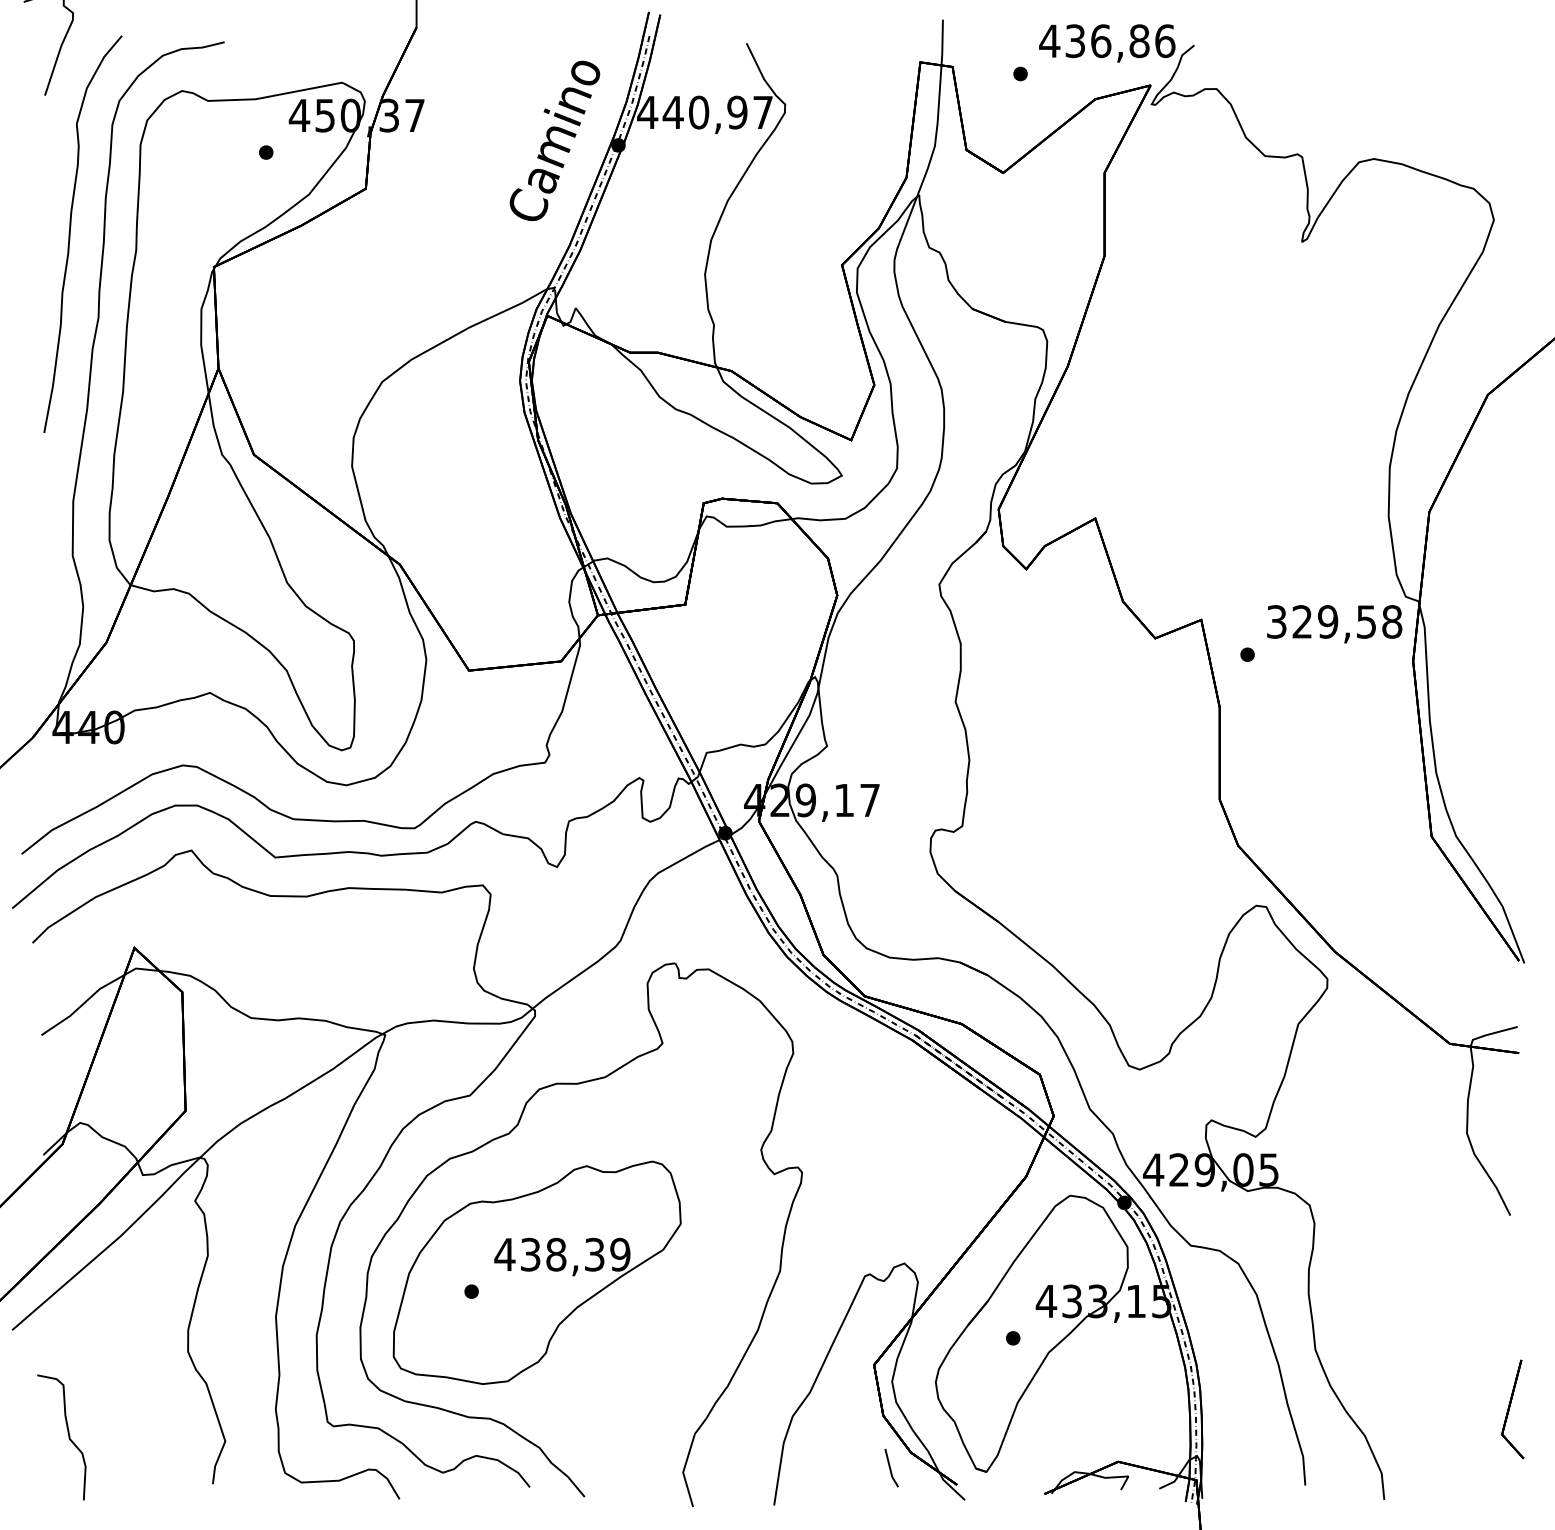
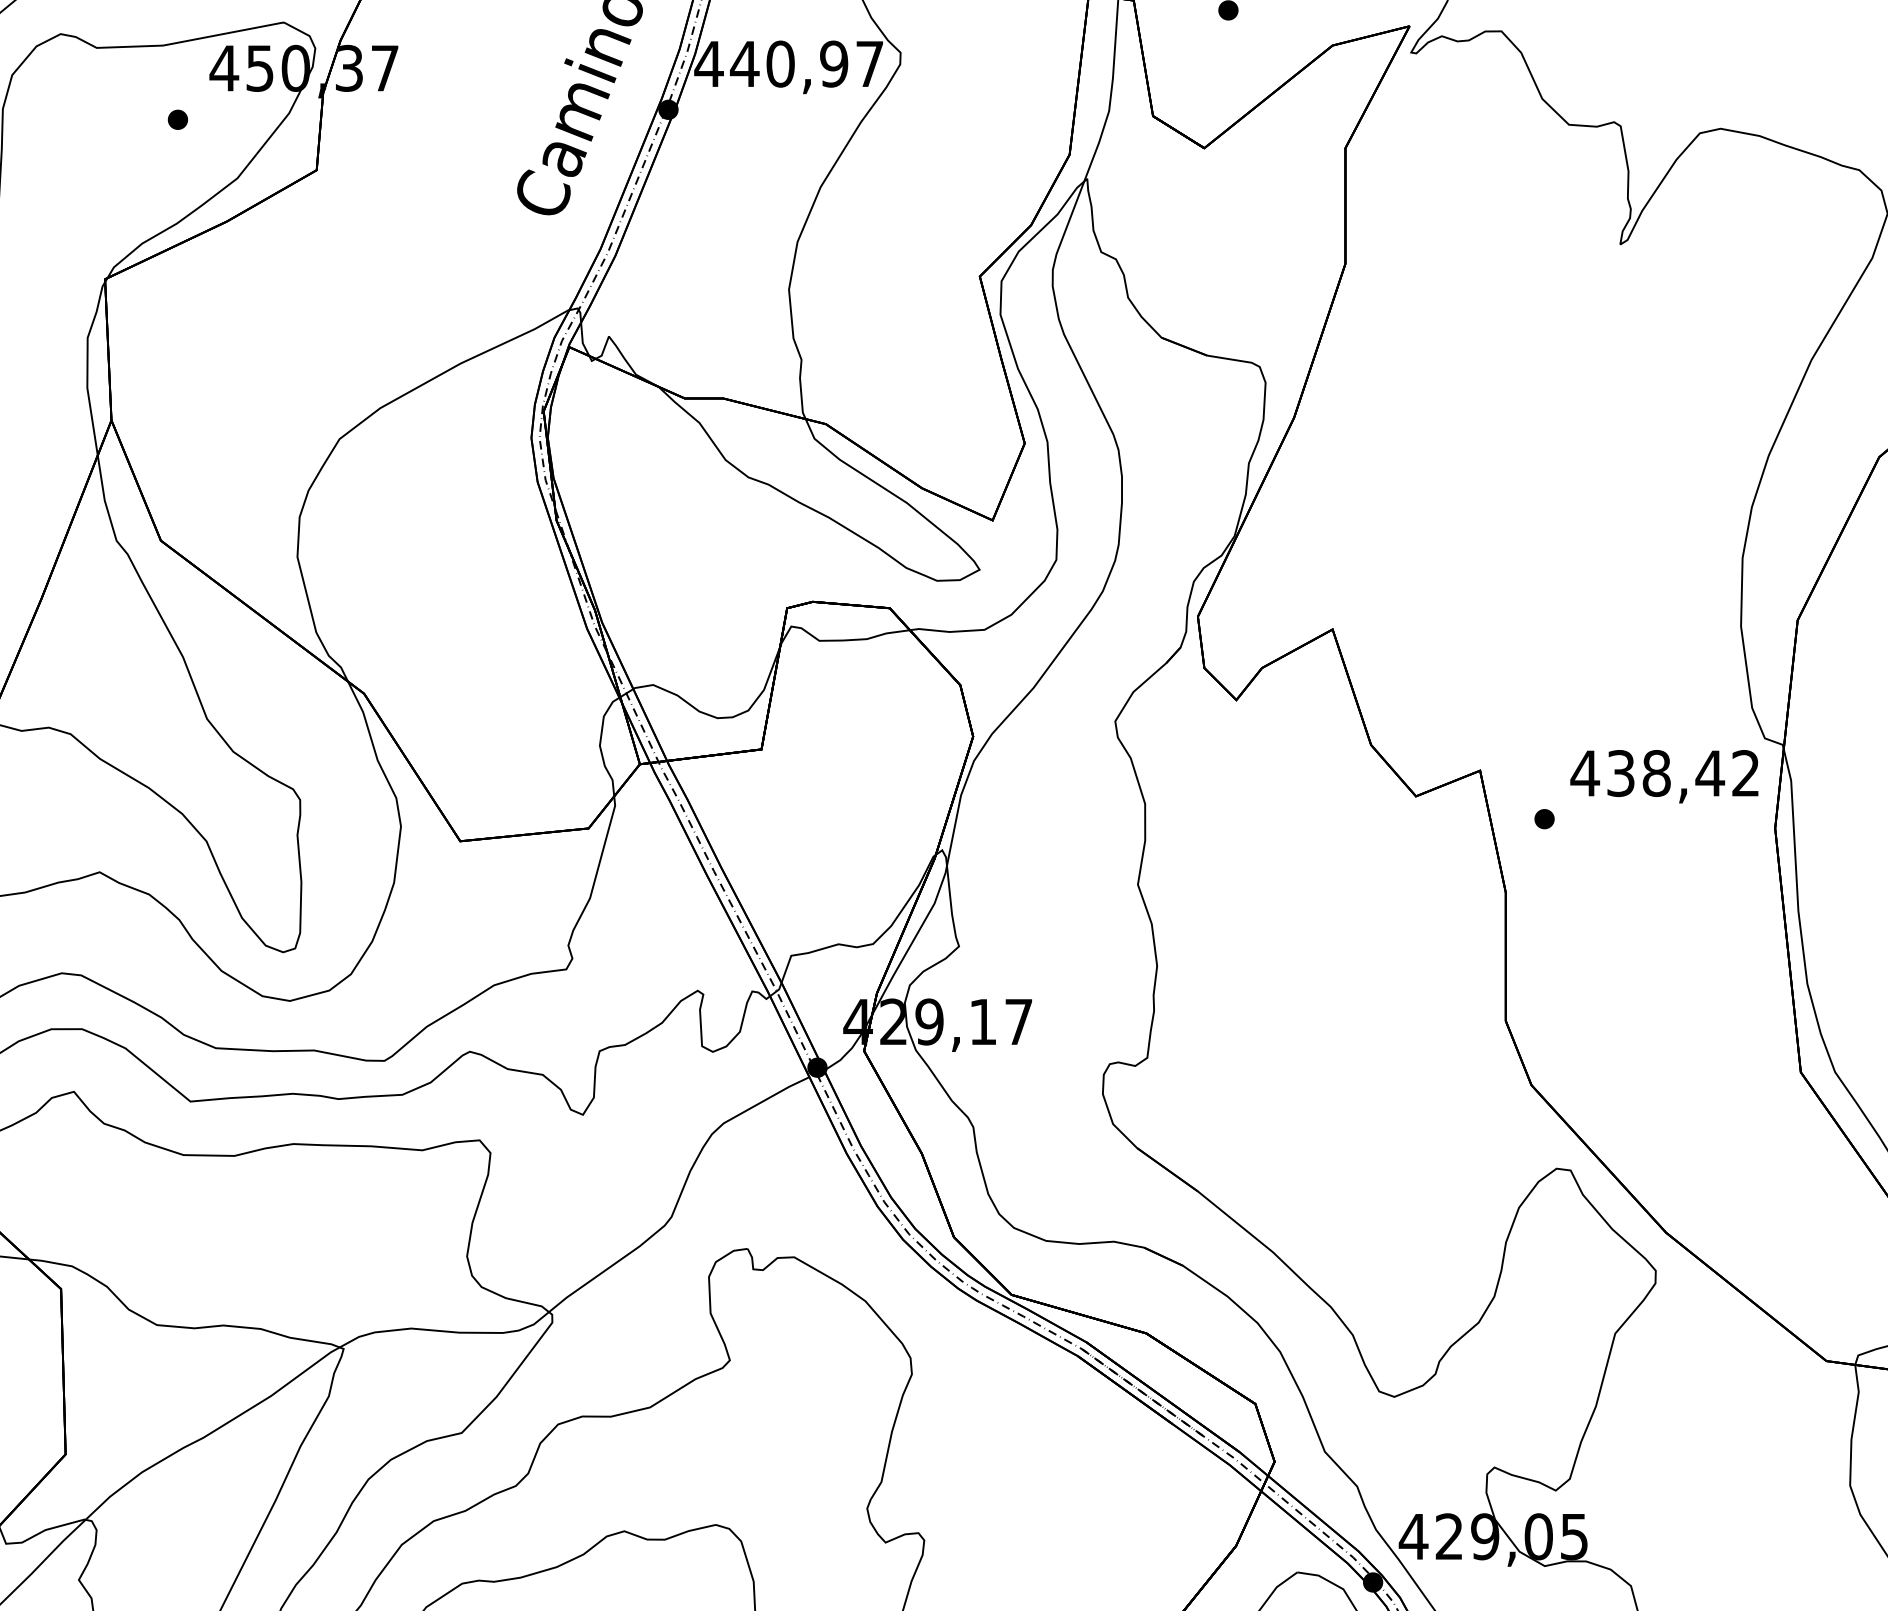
text: (1334, 621) -> (1665, 772), 329,58 -> 438,42

